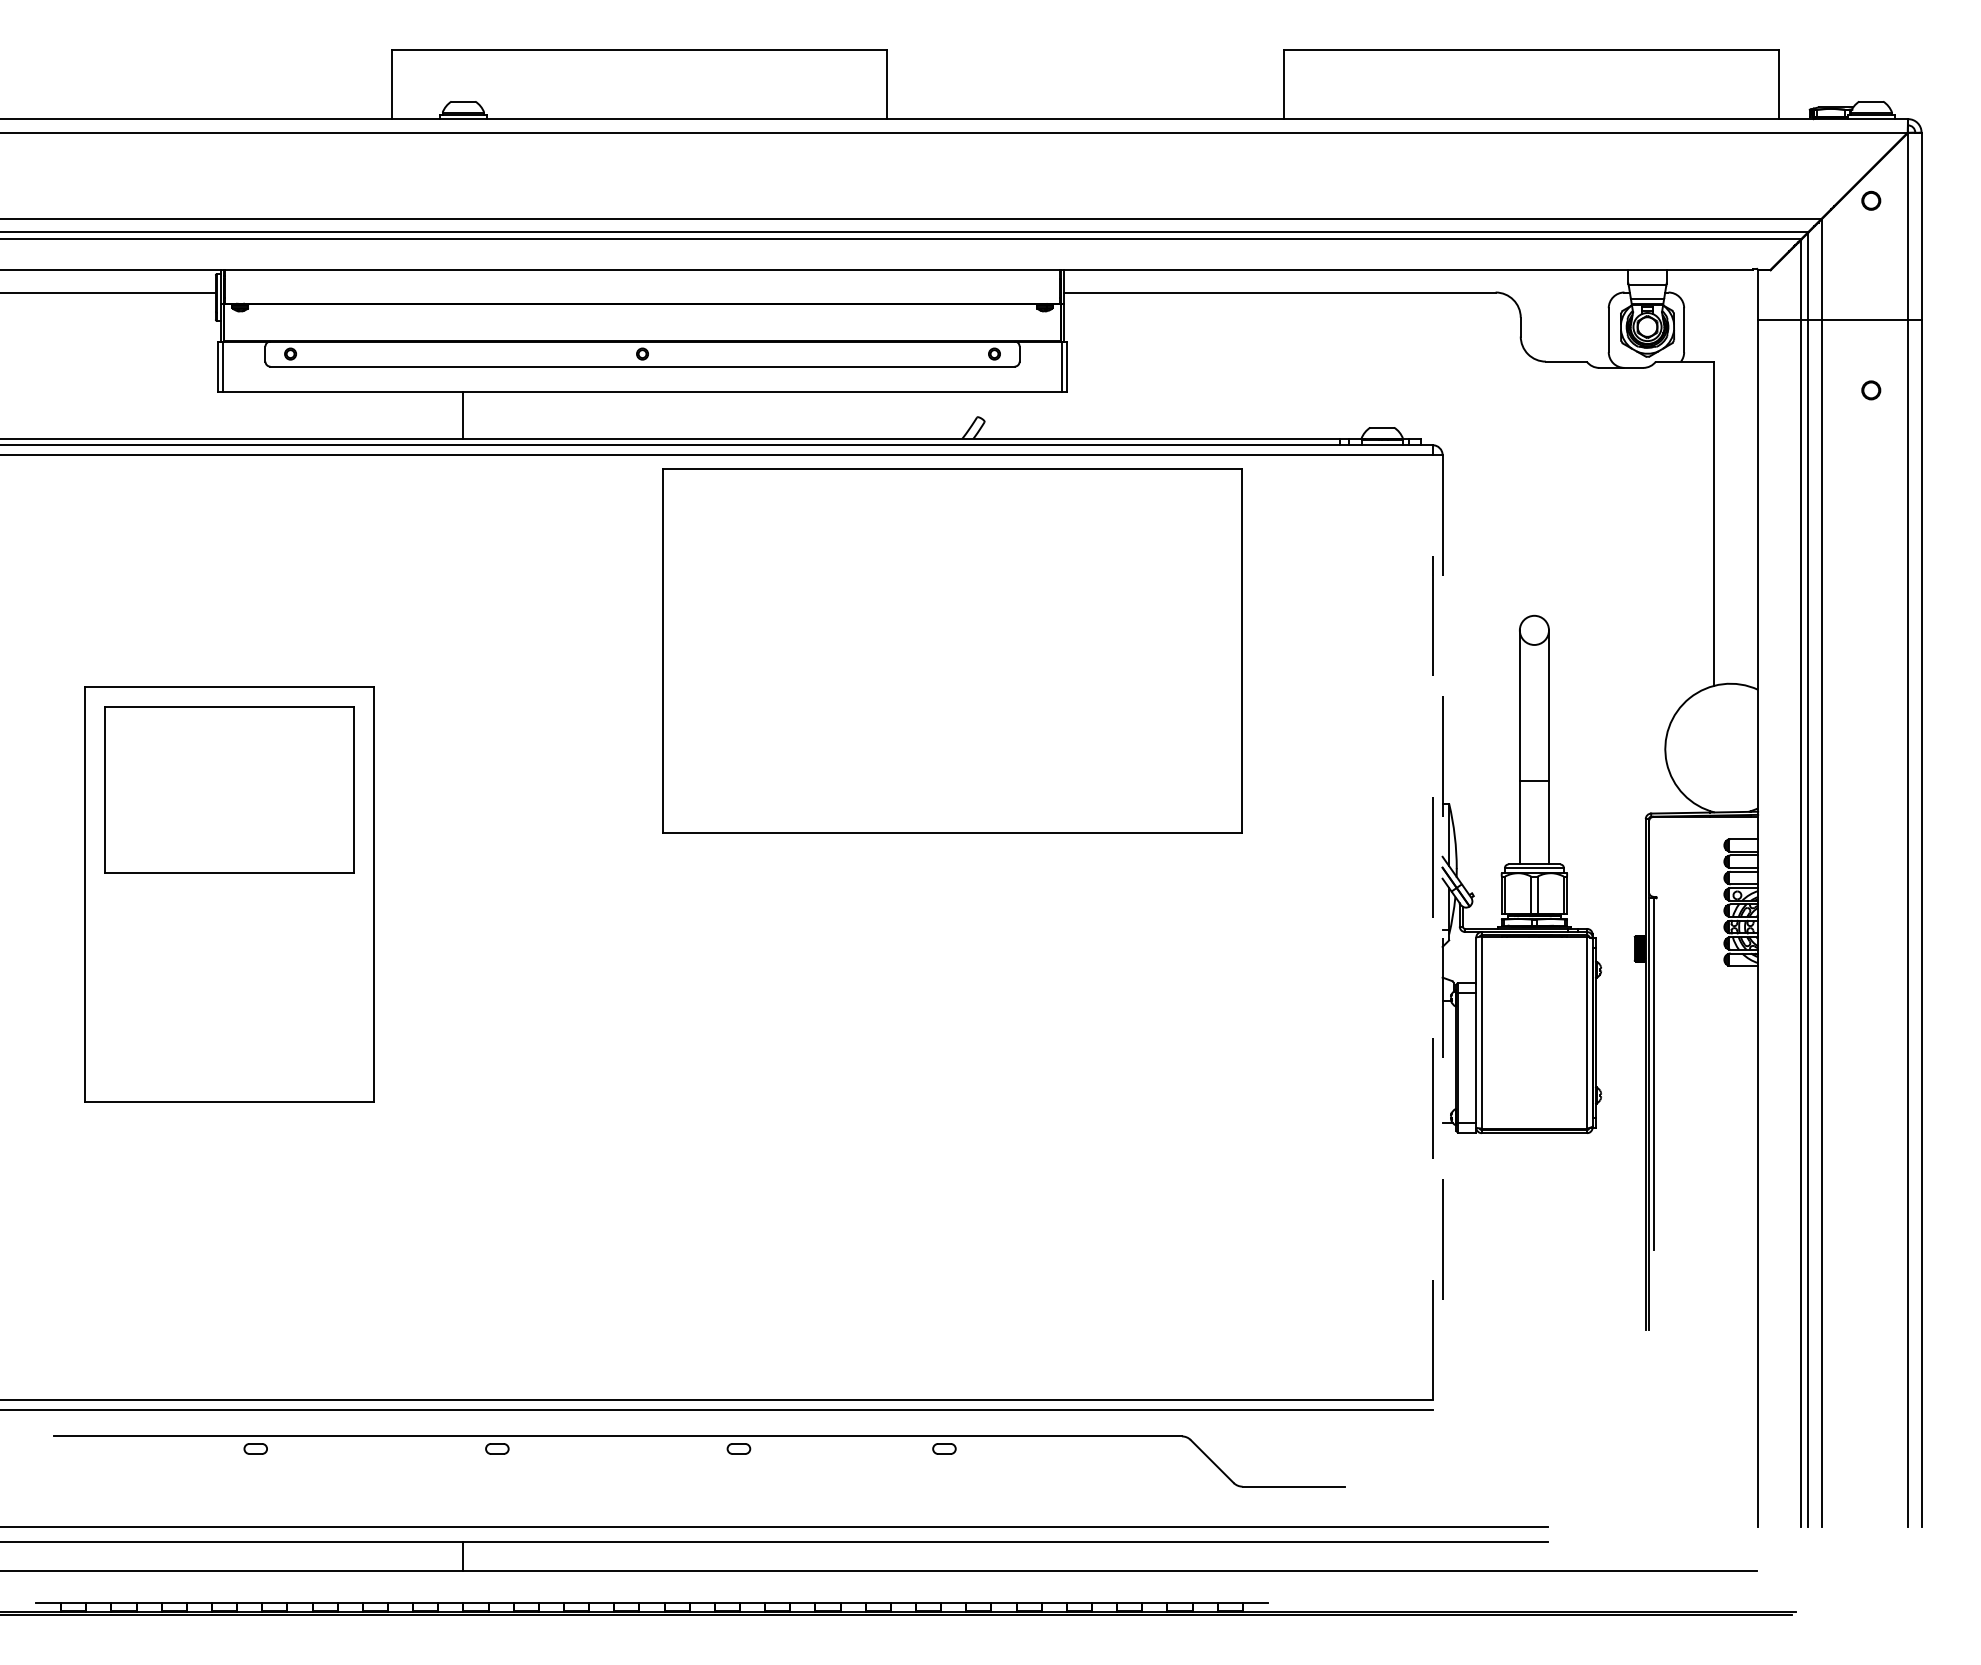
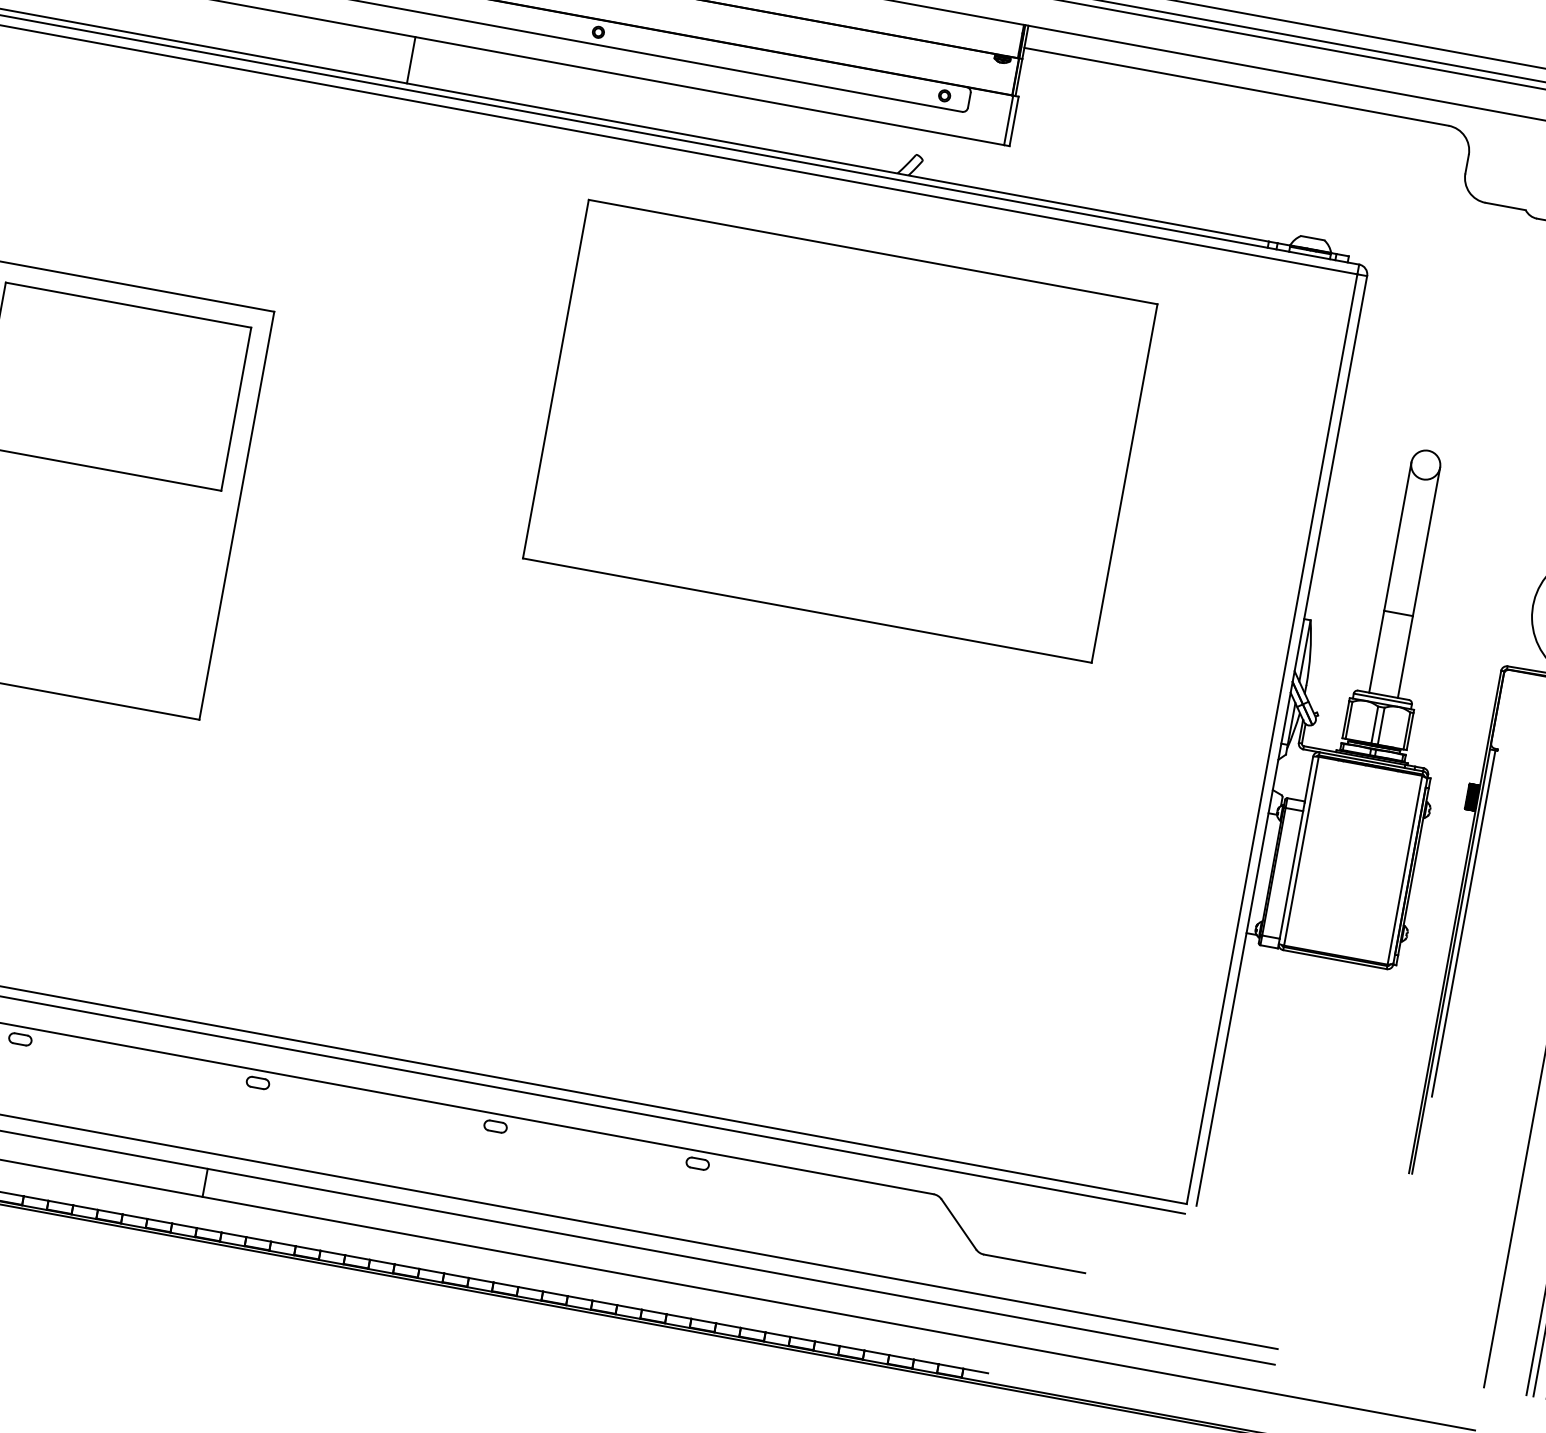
part: (952, 650) -> (840, 430), moved
line: (1432, 927) -> (1271, 738), dashed -> solid
line: (1442, 927) -> (1281, 740), dashed -> solid

